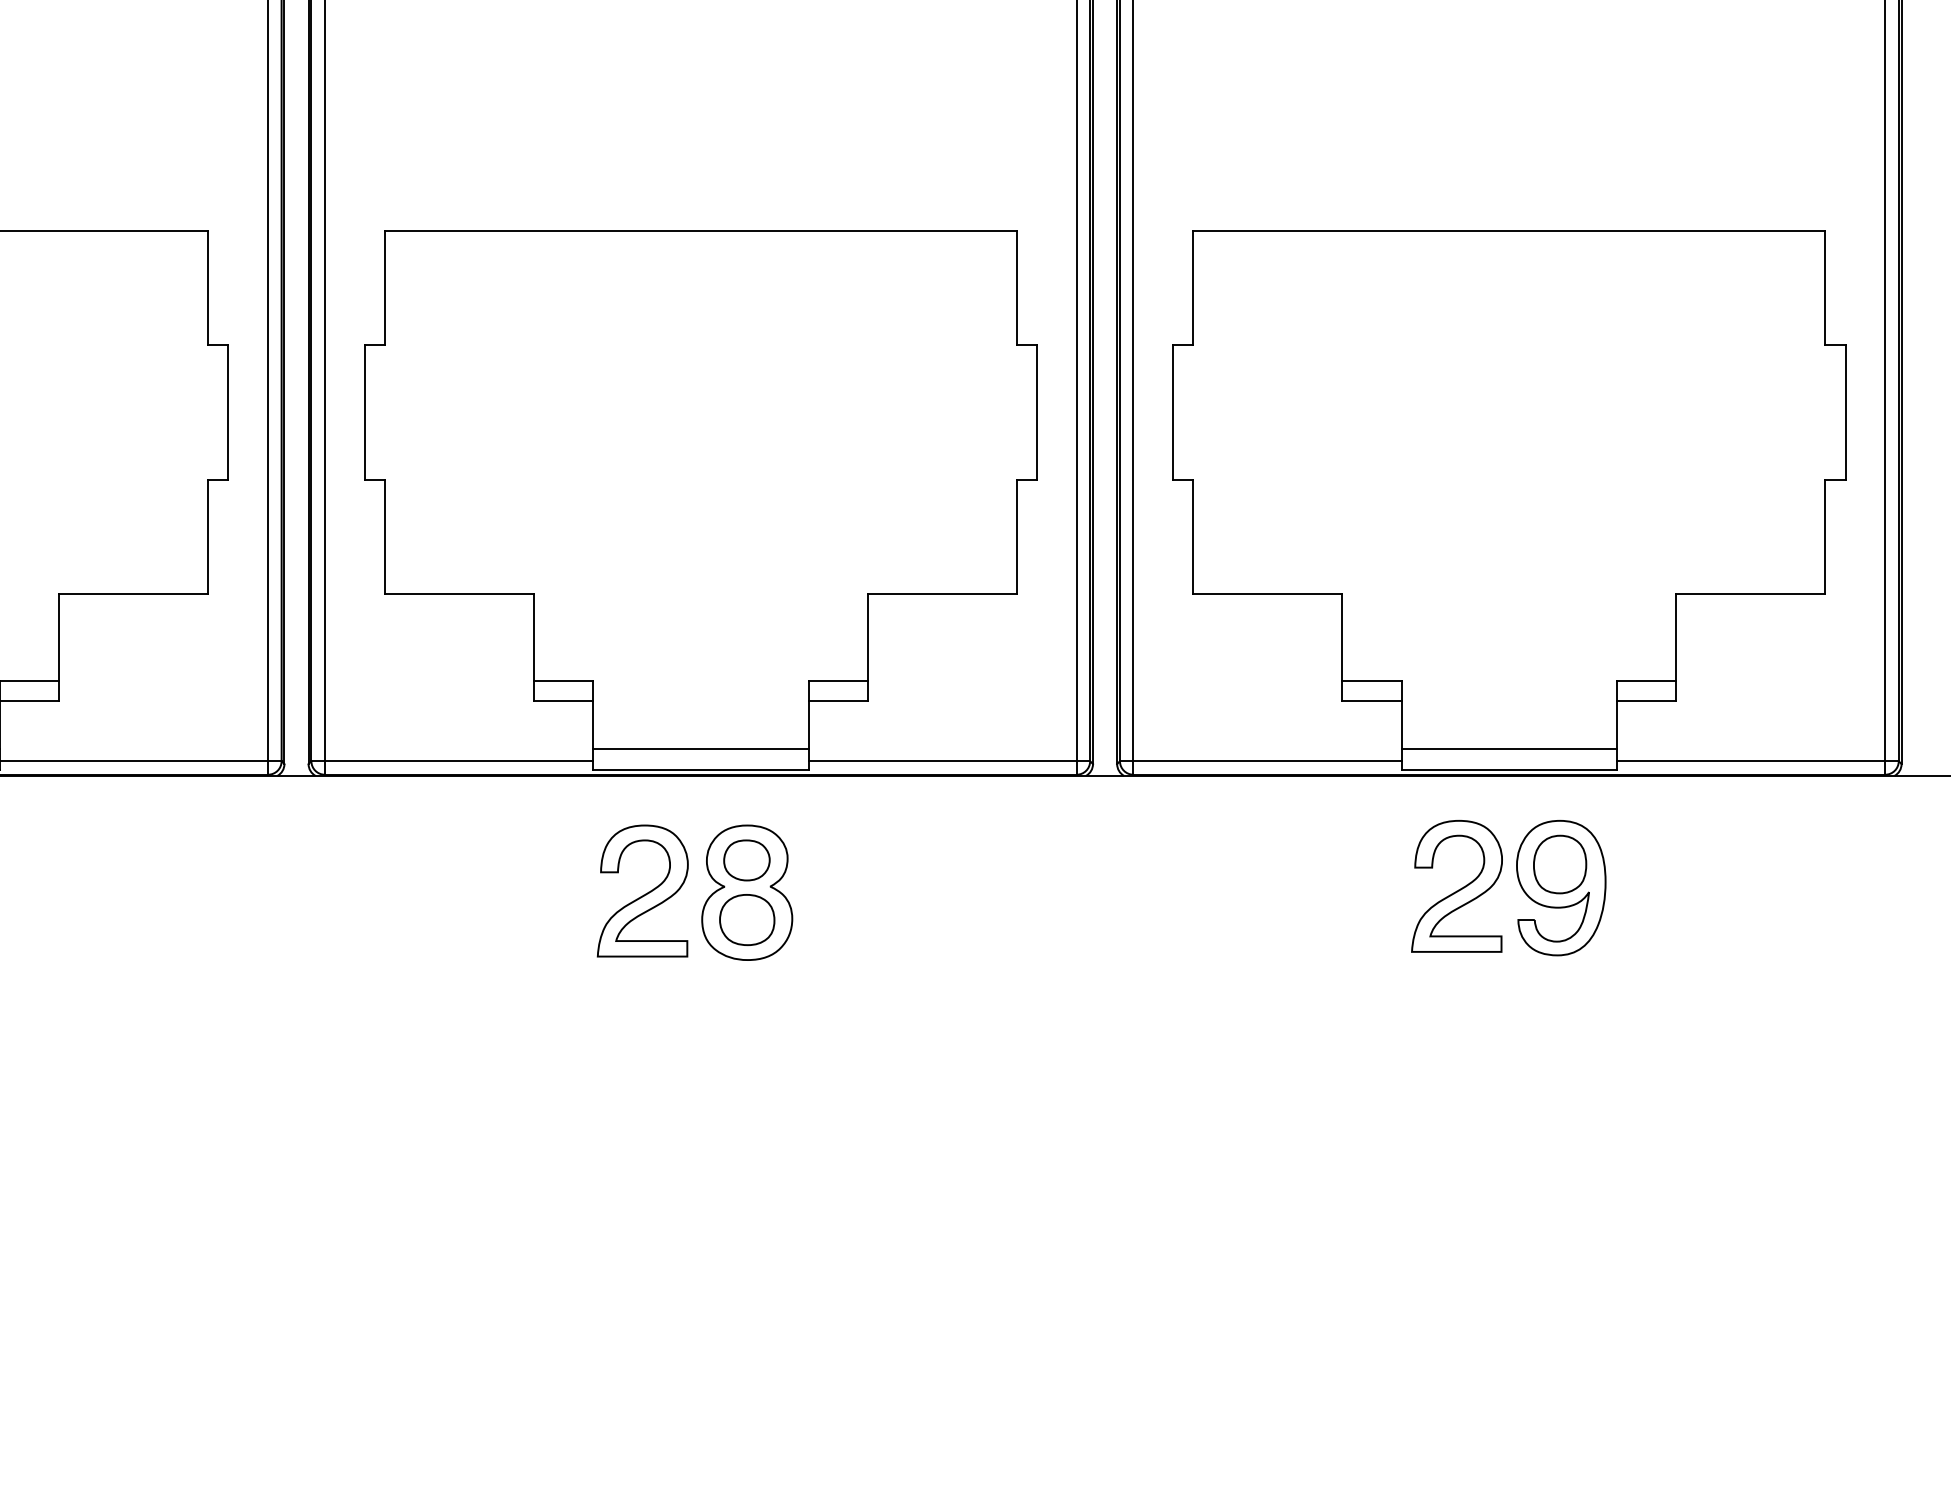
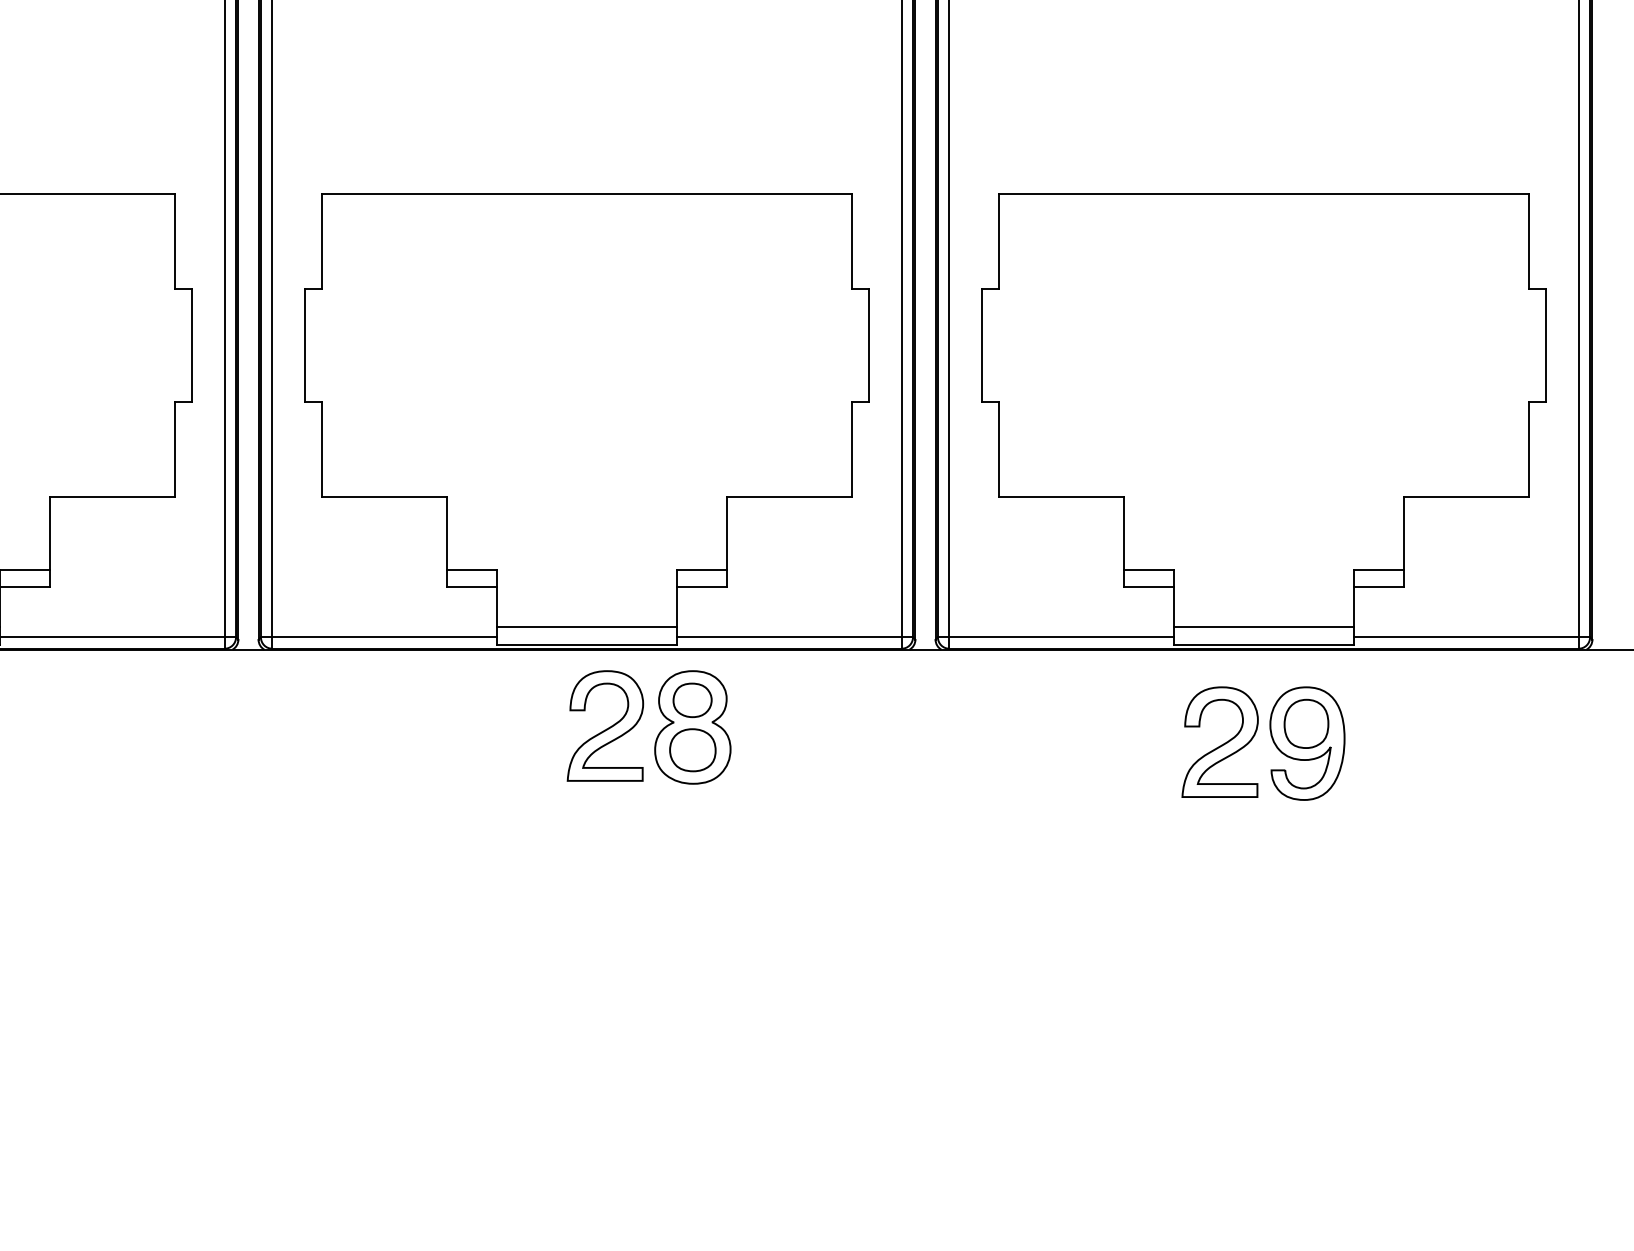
part: (682, 886) -> (638, 722), moved

